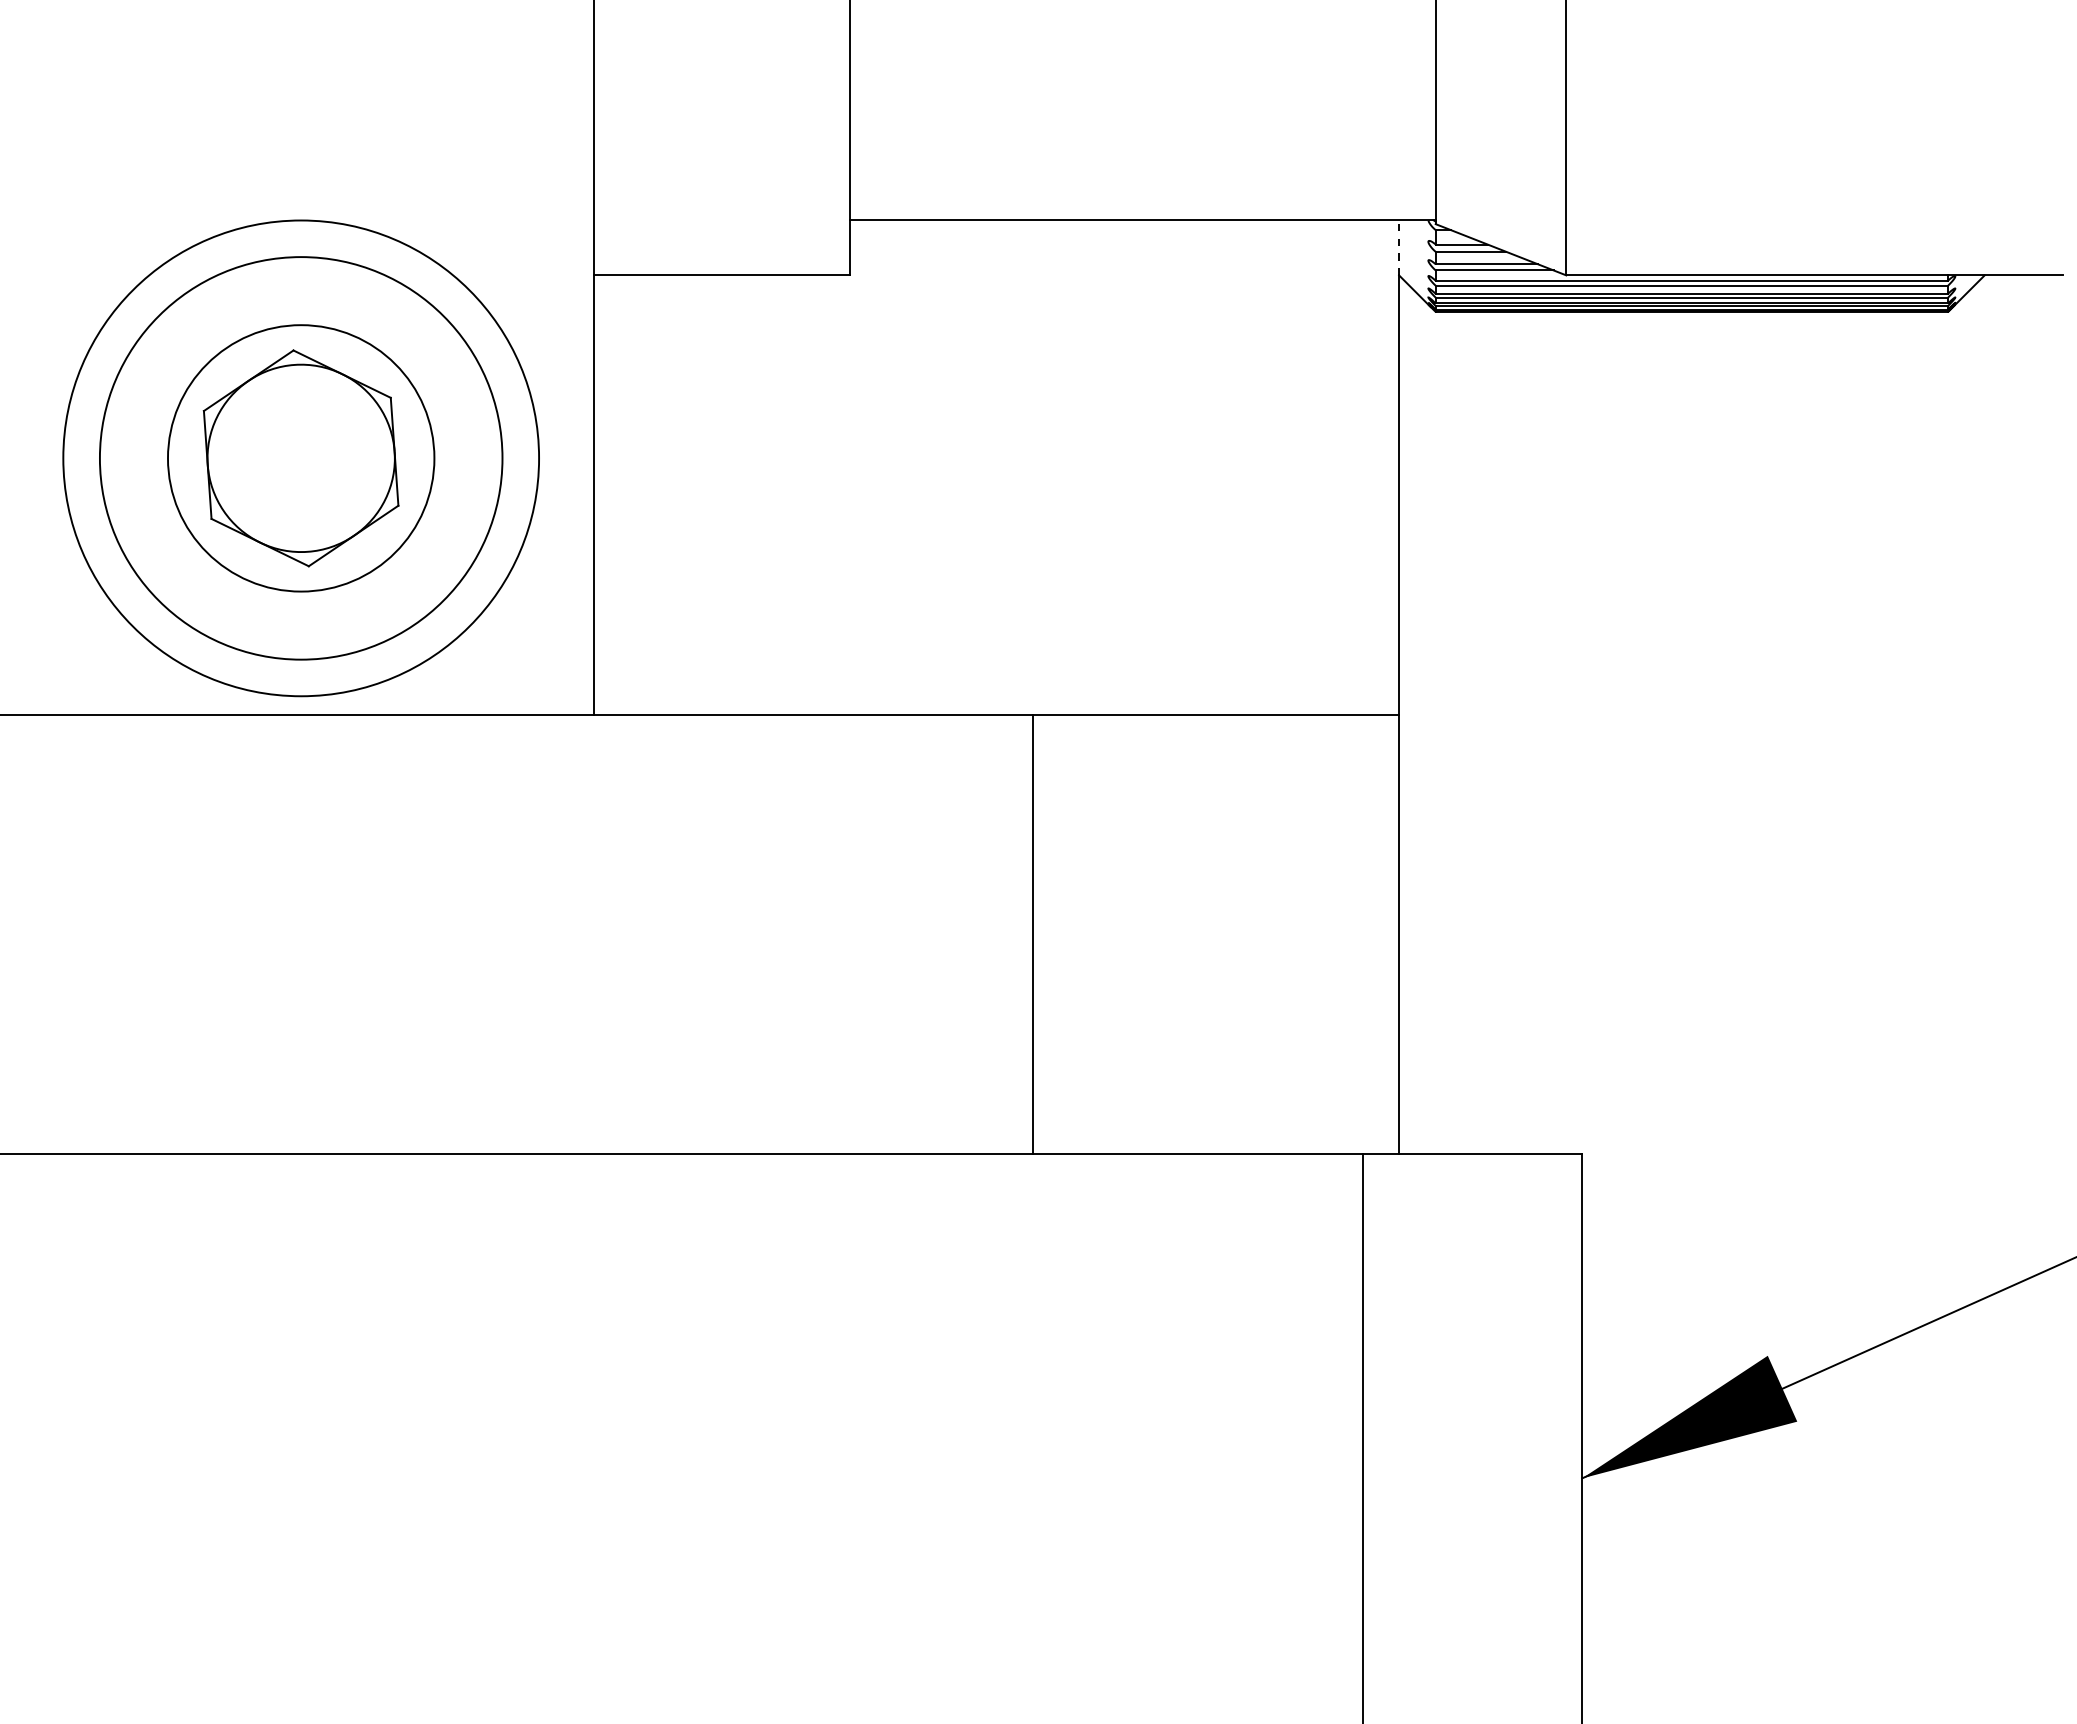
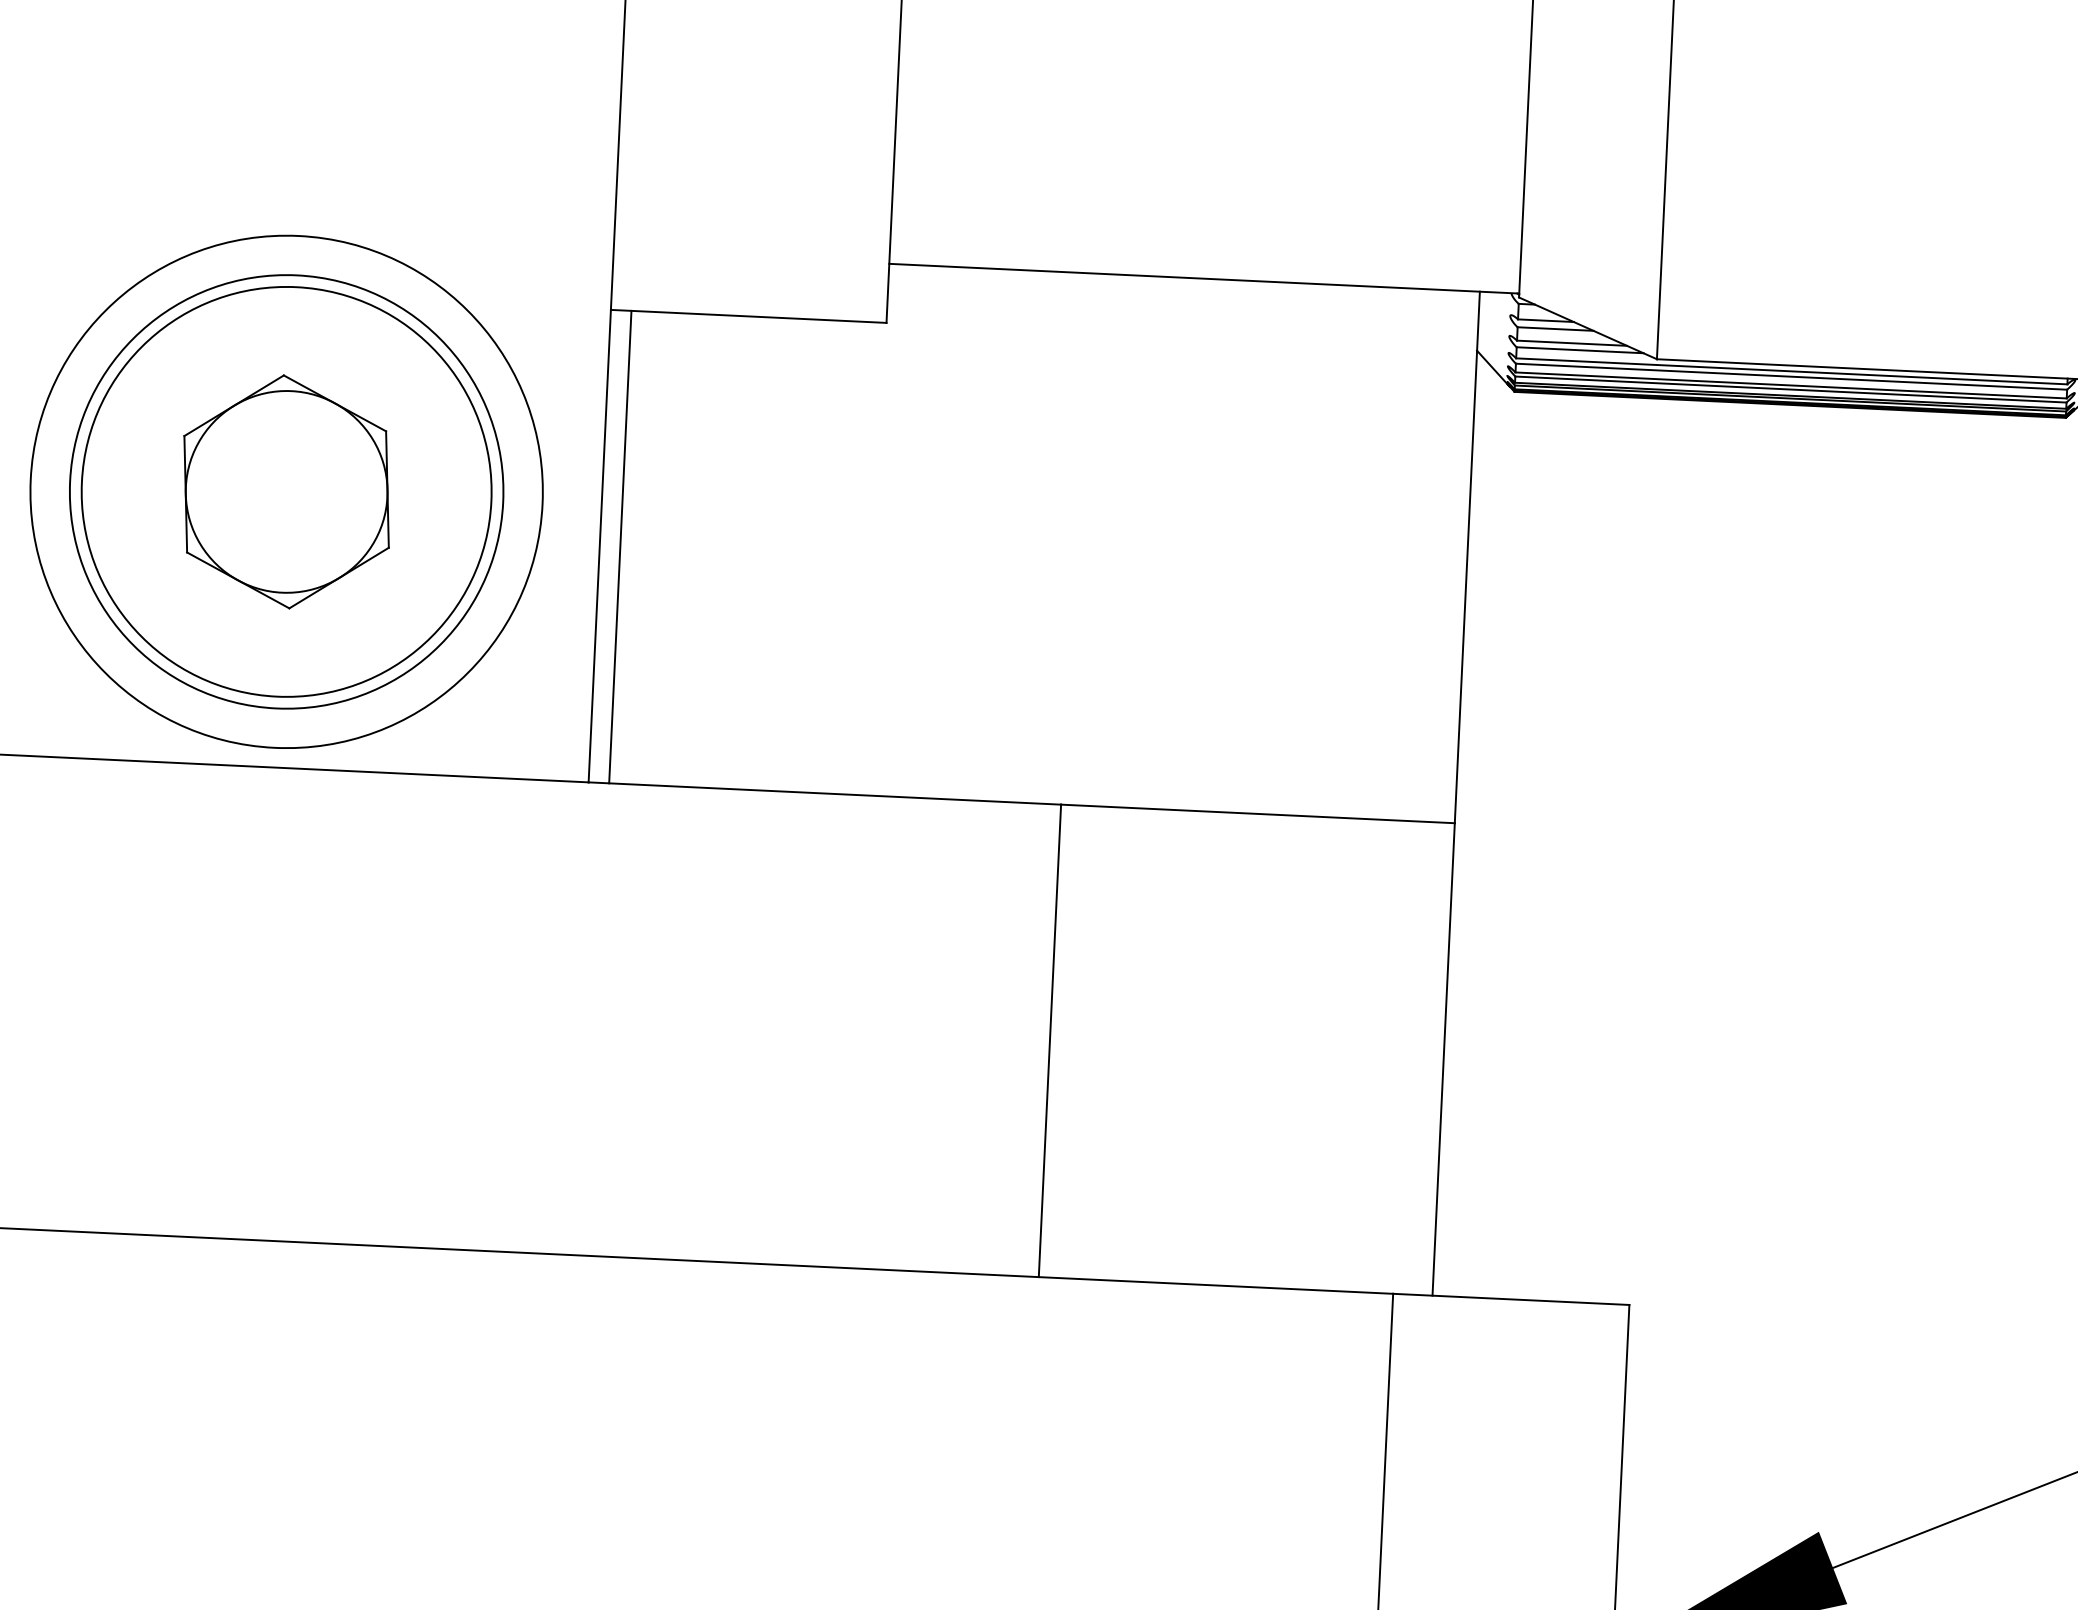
line: (1399, 247) -> (1478, 320), dashed -> solid
circle: (300, 458) -> (285, 492), size x1.43
line: (613, 494) -> (620, 546), added

